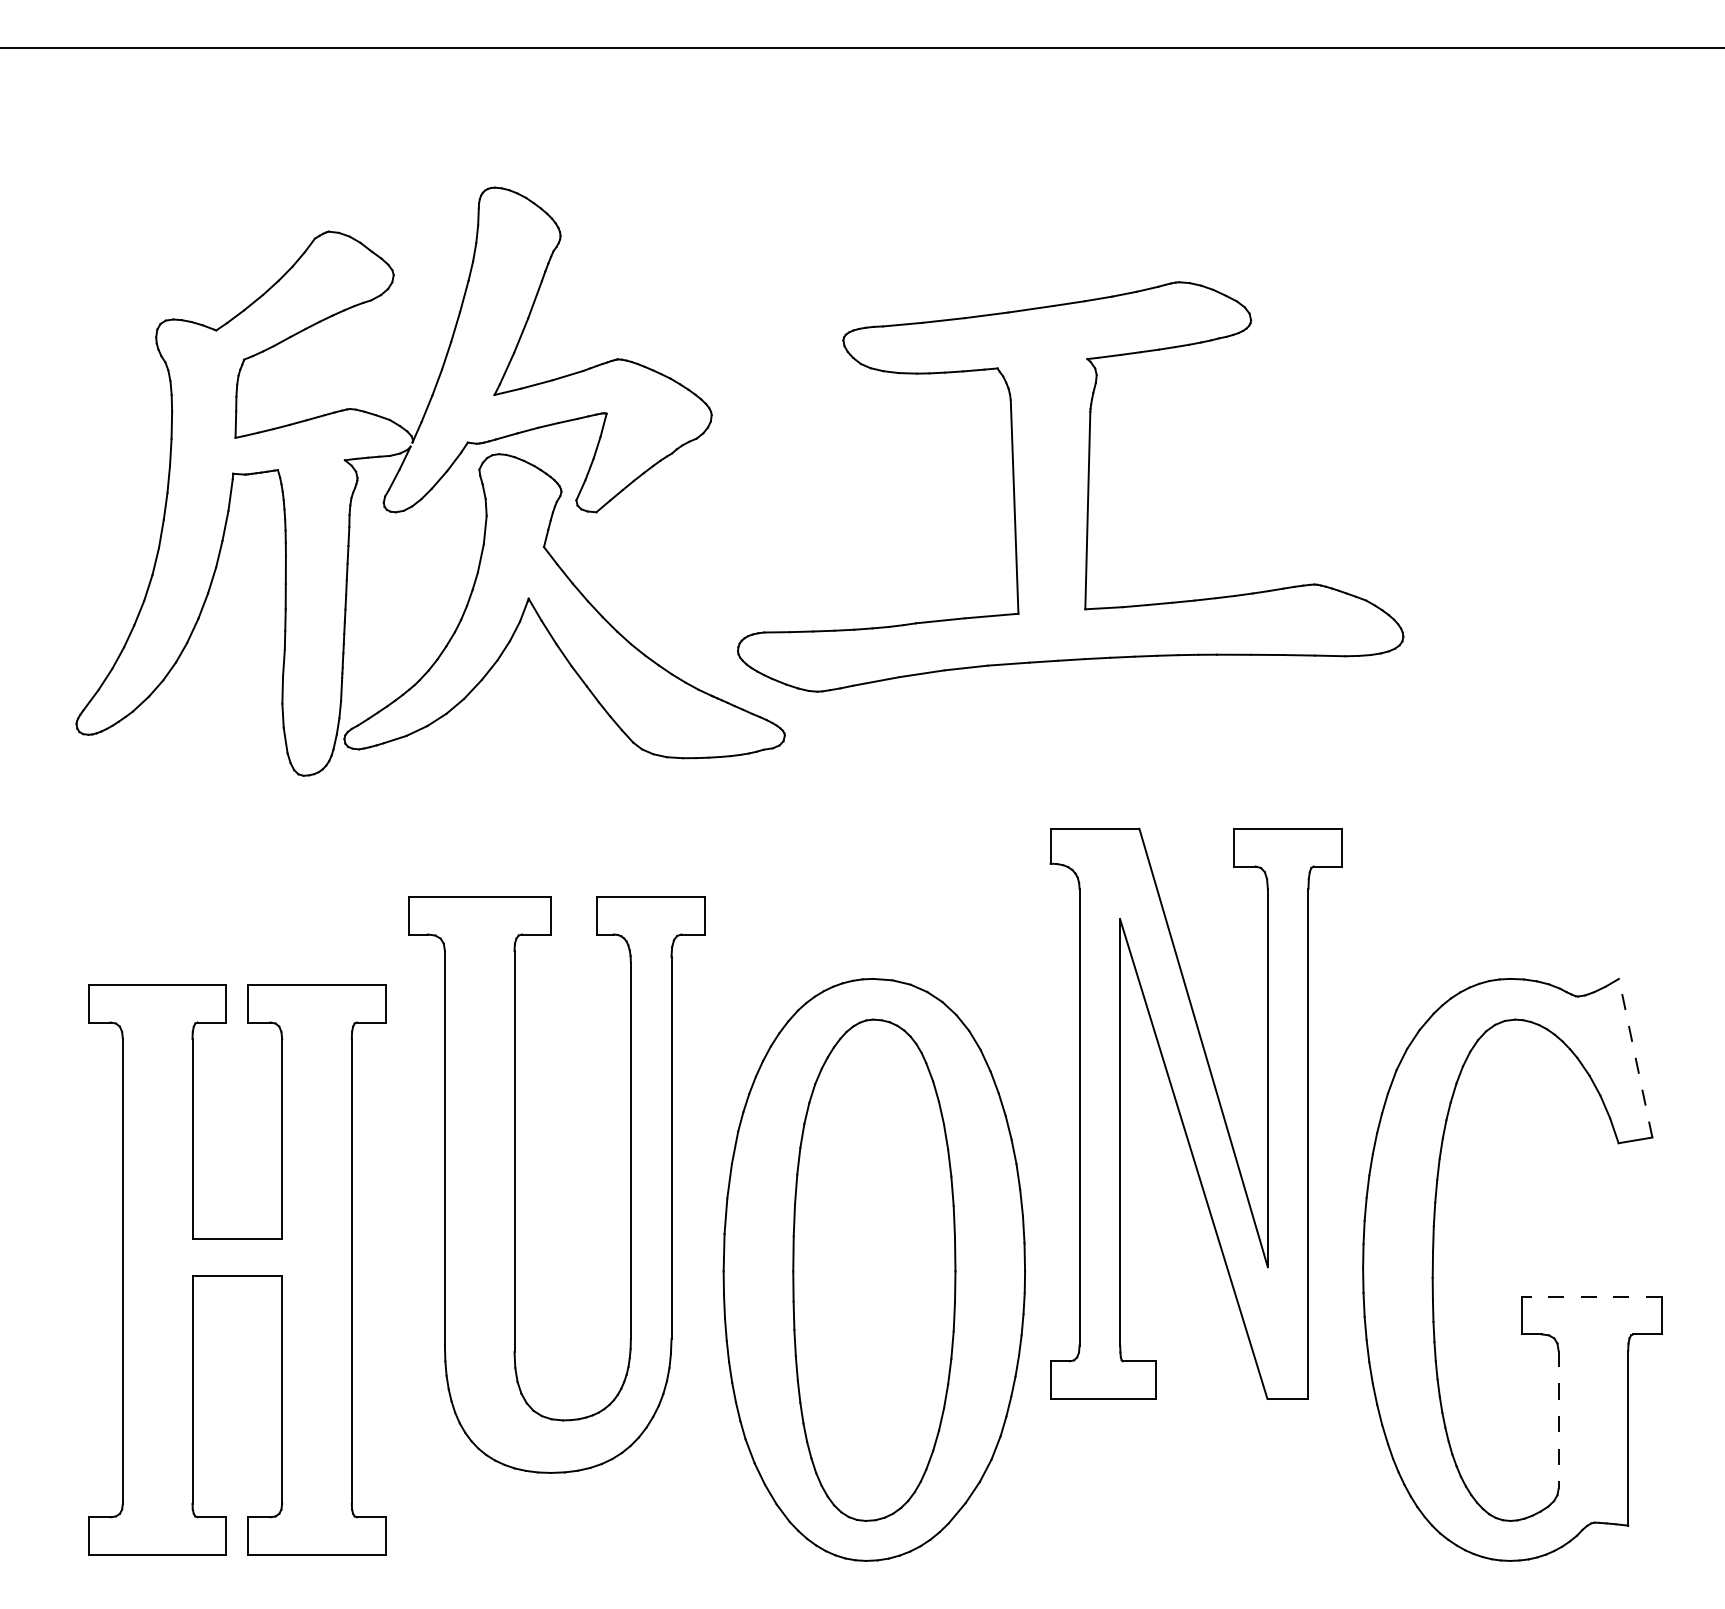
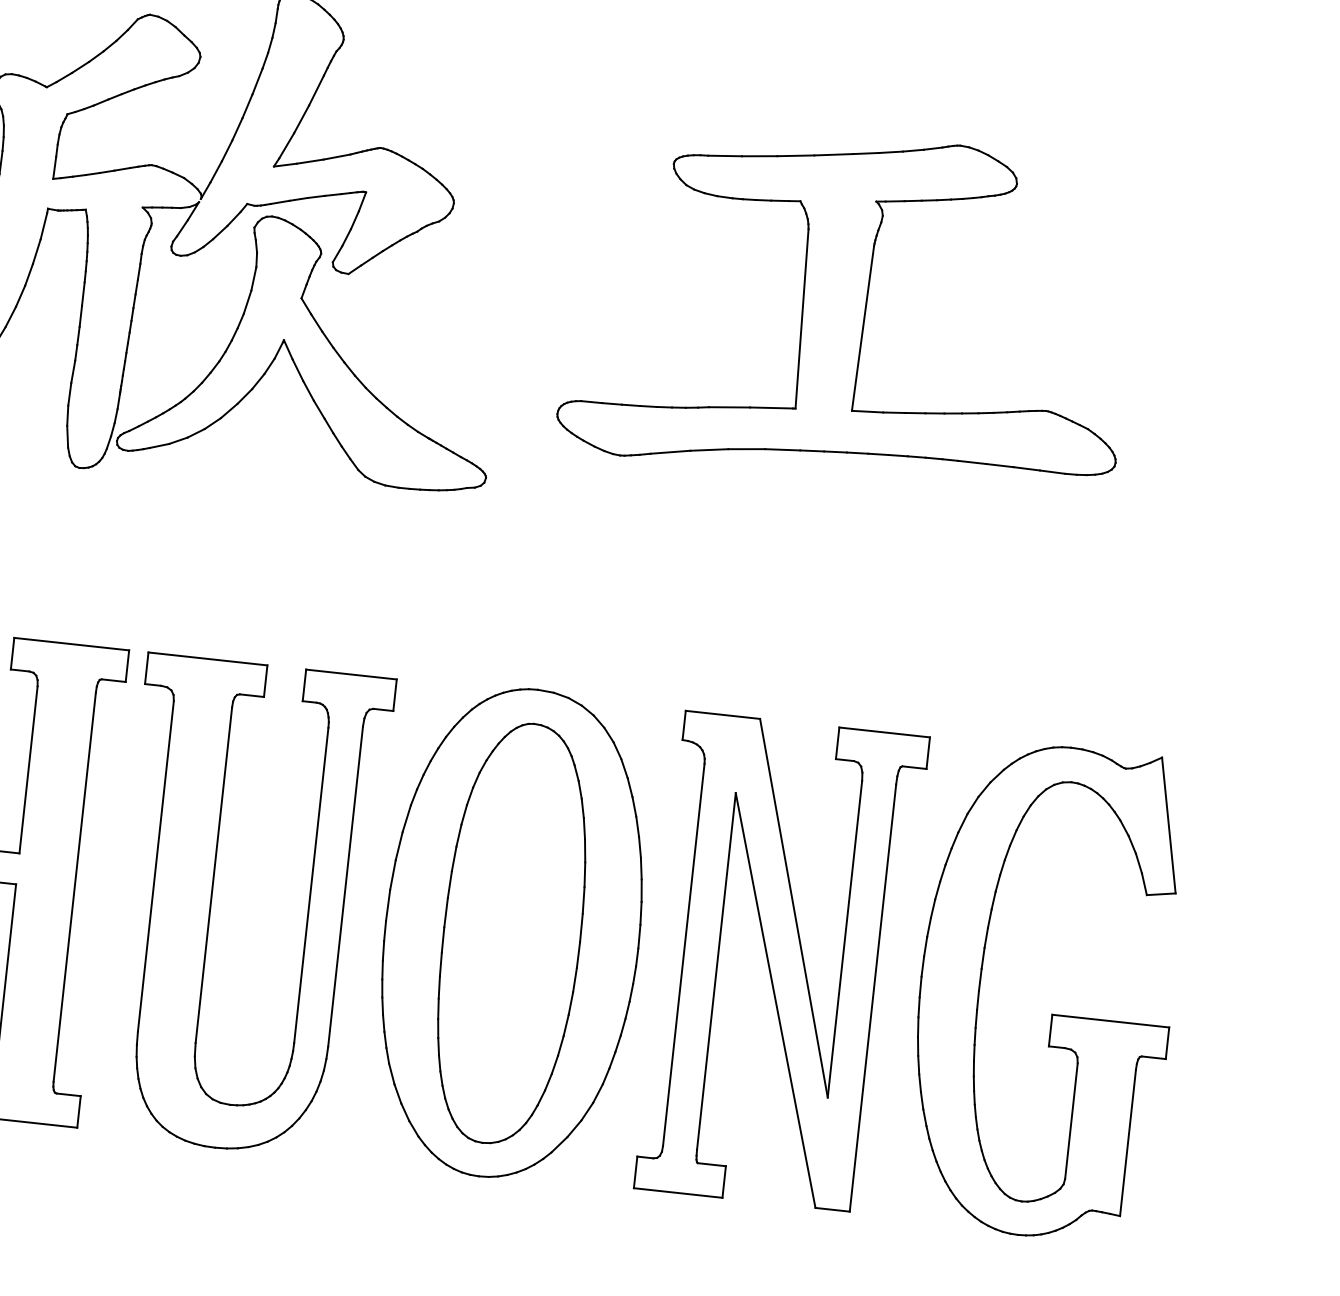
part: (1070, 486) -> (850, 306), moved
line: (1635, 1057) -> (1168, 824), dashed -> solid
part: (1195, 1113) -> (781, 962), moved
part: (515, 1184) -> (211, 903), moved
line: (1592, 1296) -> (1111, 1021), dashed -> solid
line: (1558, 1420) -> (1071, 1121), dashed -> solid

